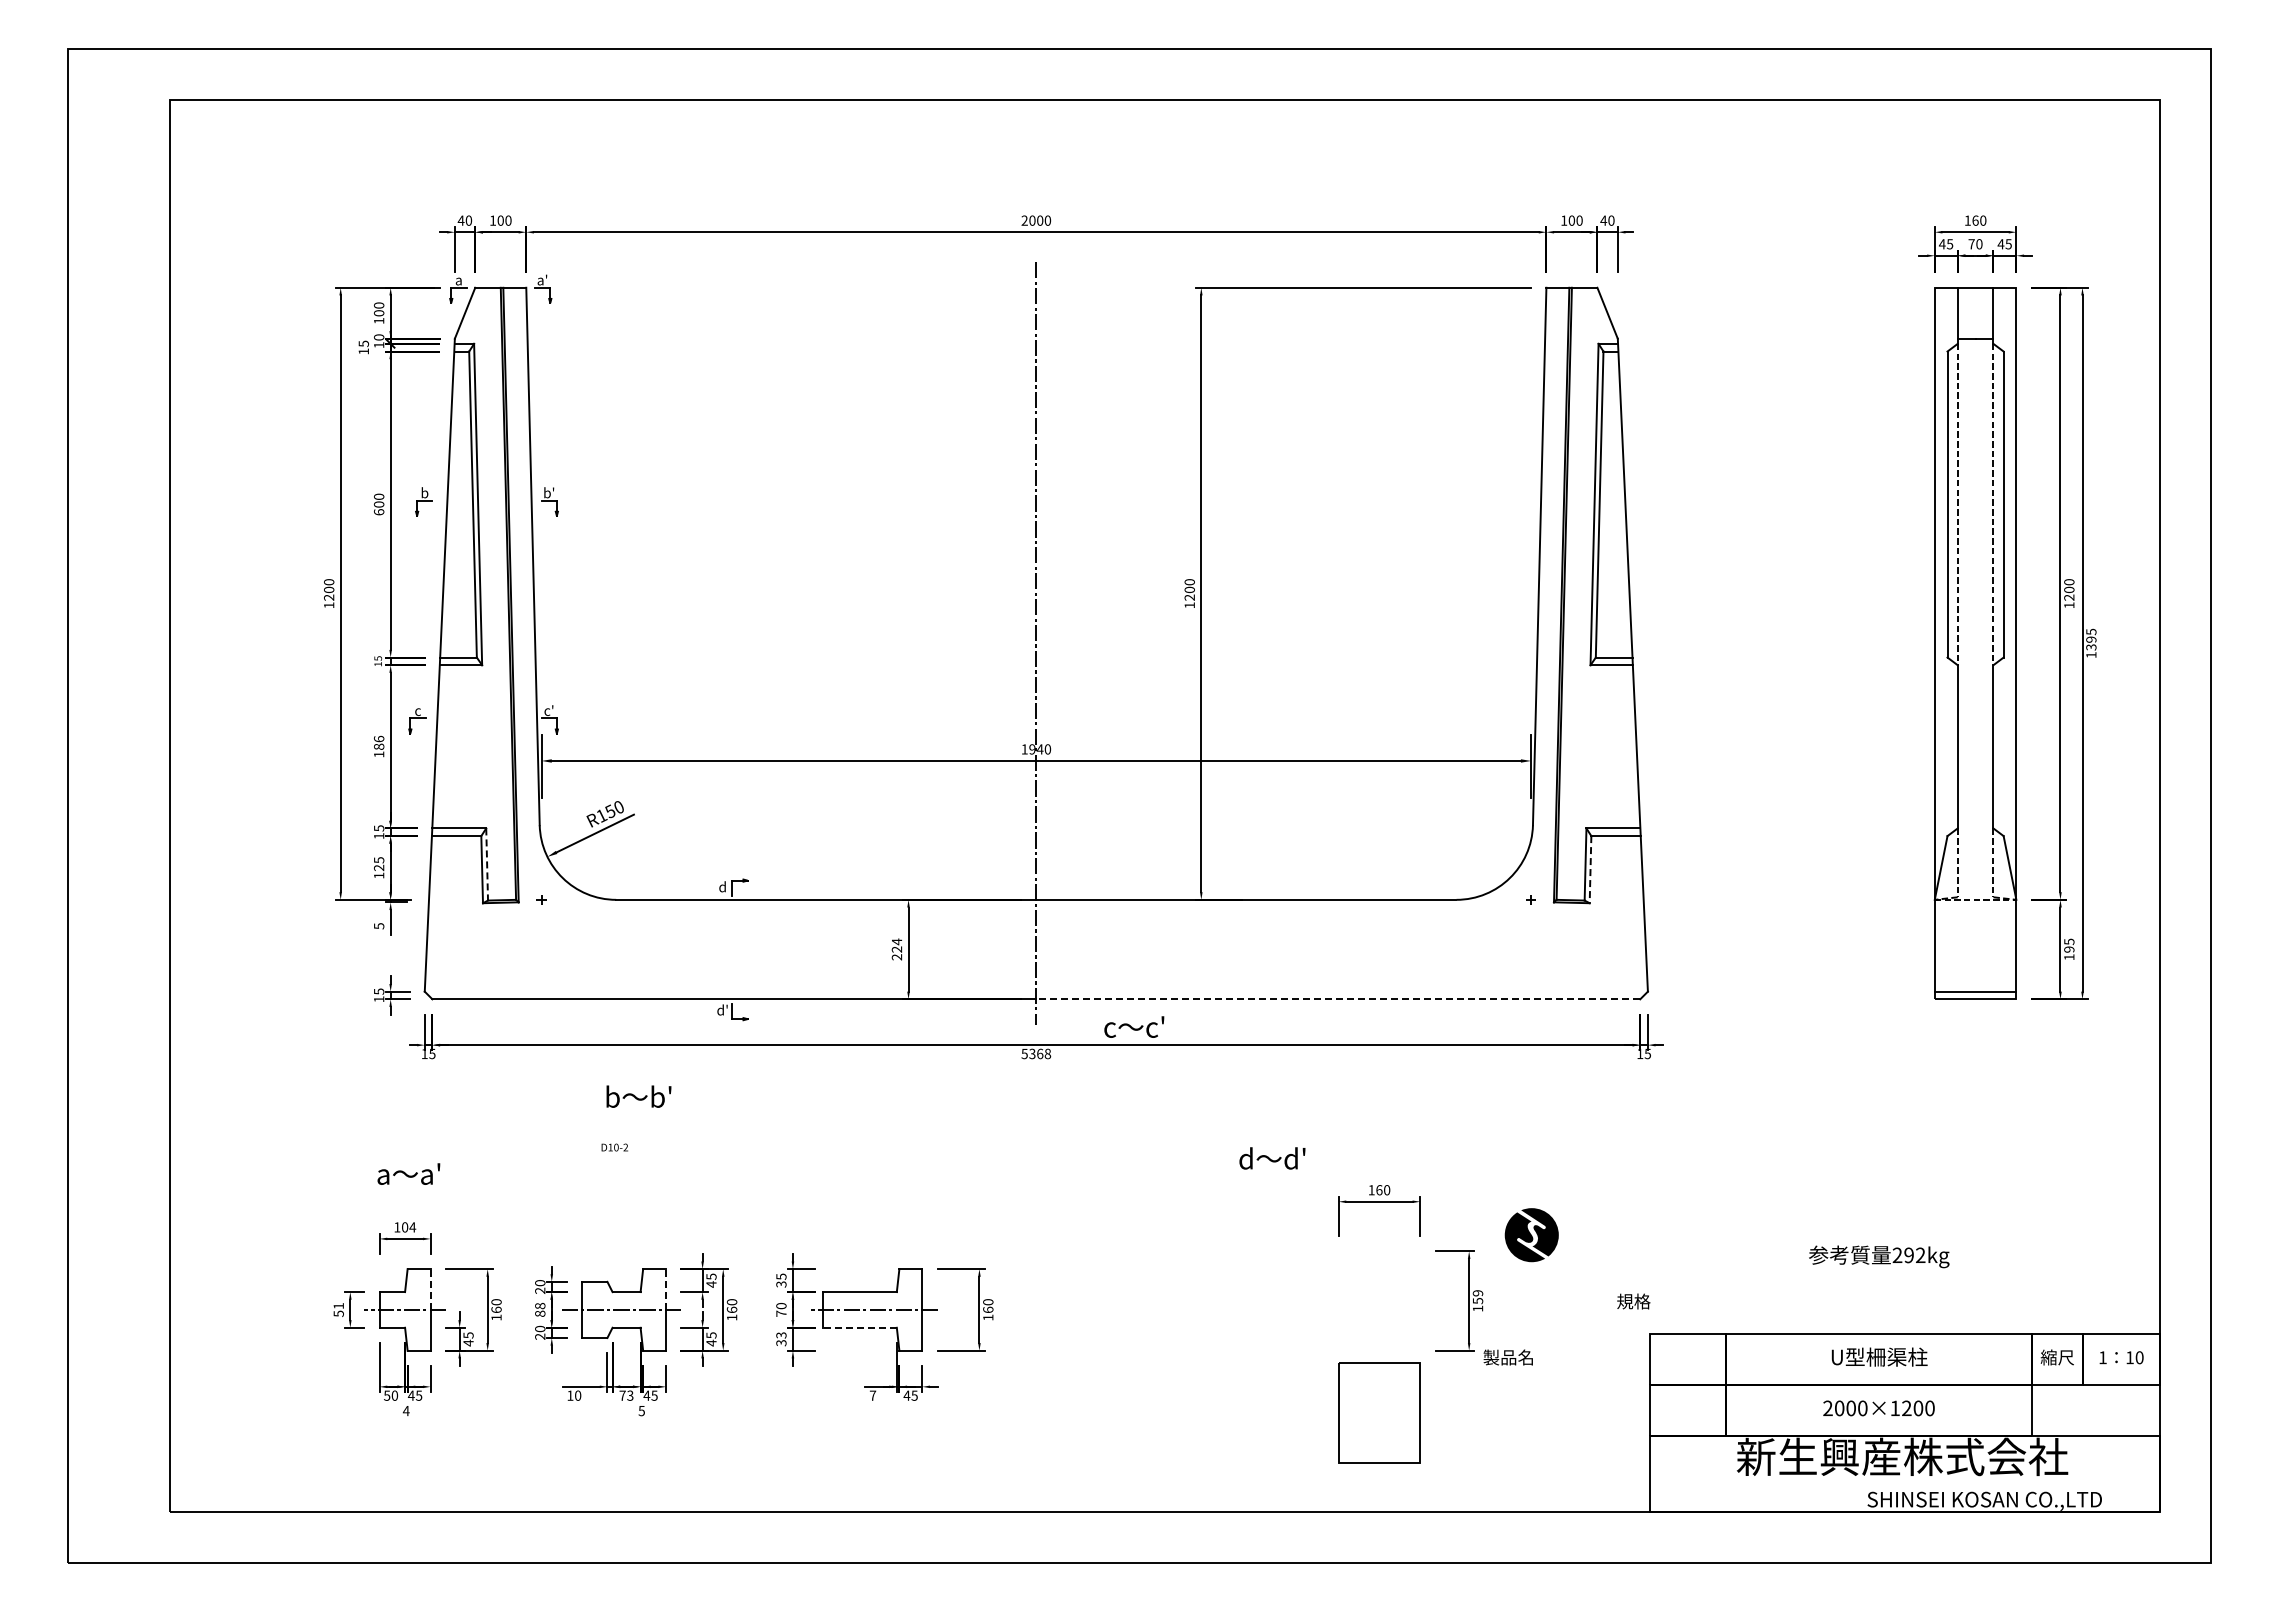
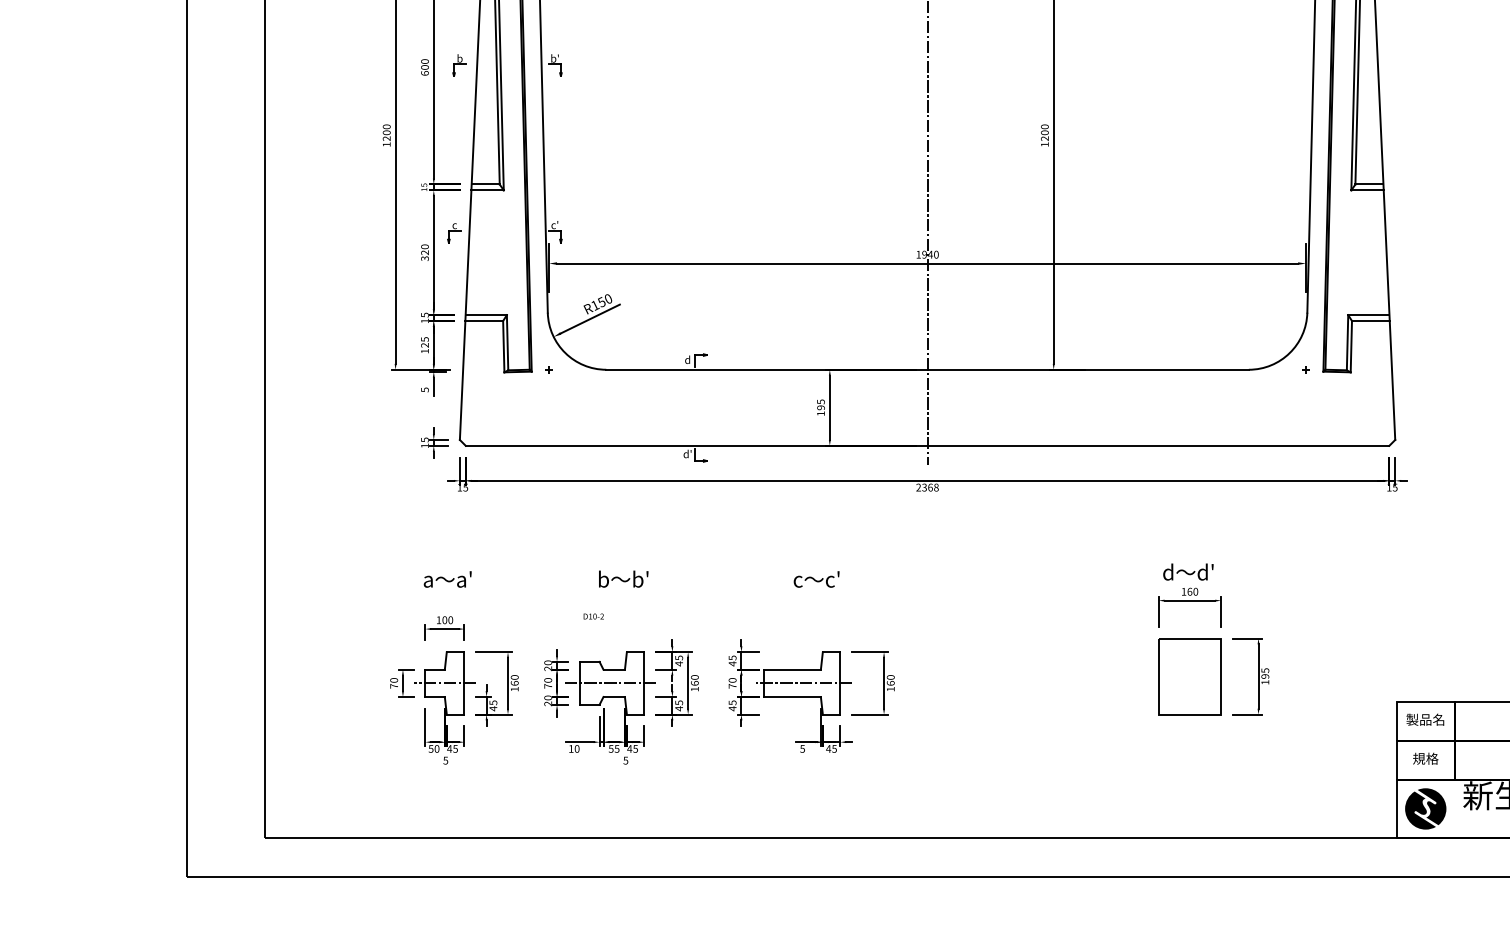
text: (378, 746) -> (424, 252), 186 -> 320
line: (487, 864) -> (507, 342), dashed -> solid
line: (1590, 869) -> (1351, 346), dashed -> solid
text: (896, 949) -> (820, 407), 224 -> 195
line: (1338, 999) -> (1158, 445), dashed -> solid
text: (1134, 1026) -> (816, 579), moved
text: (1024, 1053) -> (918, 487), 5368 -> 2368
text: (638, 1096) -> (623, 579), moved
text: (614, 1147) -> (593, 616), moved
text: (1272, 1158) -> (1188, 572), moved
text: (412, 1227) -> (450, 620), 104 -> 100
part: (1531, 1235) -> (1425, 809), moved
text: (781, 1284) -> (732, 663), 35 -> 45
line: (430, 1289) -> (464, 667), dashed -> solid
line: (666, 1289) -> (644, 667), dashed -> solid
text: (1477, 1297) -> (1264, 673), 159 -> 195
text: (1633, 1301) -> (1425, 758), moved
text: (338, 1309) -> (393, 683), 51 -> 70
text: (540, 1309) -> (548, 683), 88 -> 70
line: (859, 1327) -> (792, 696), dashed -> solid
text: (781, 1339) -> (732, 705), 33 -> 45
text: (1507, 1357) -> (1424, 719), moved
text: (626, 1395) -> (614, 748), 73 -> 55
text: (872, 1395) -> (802, 748), 7 -> 5
text: (405, 1411) -> (445, 761), 4 -> 5
part: (1379, 1412) -> (1189, 676), moved

